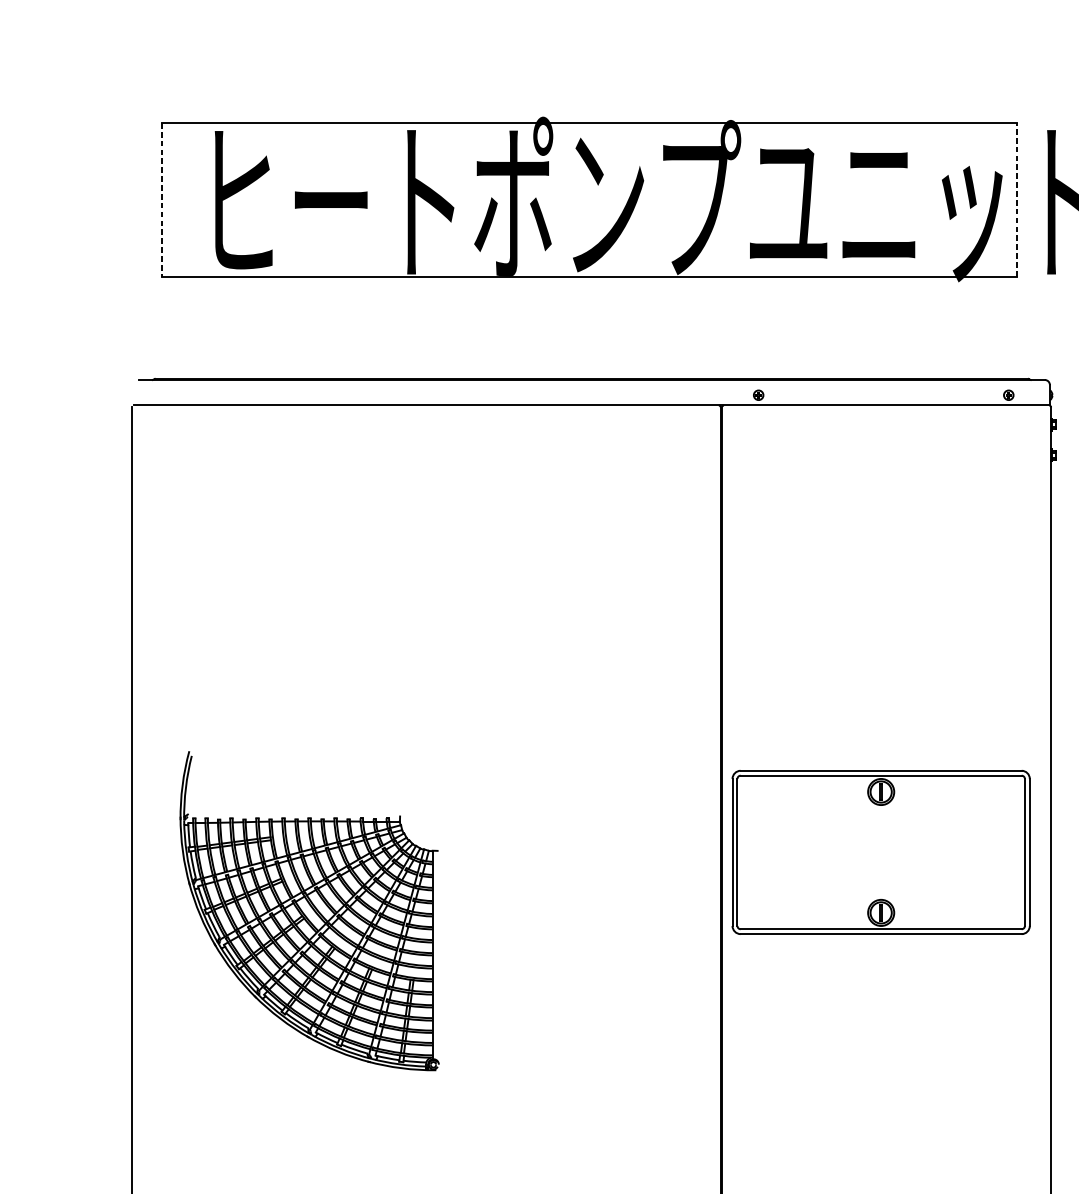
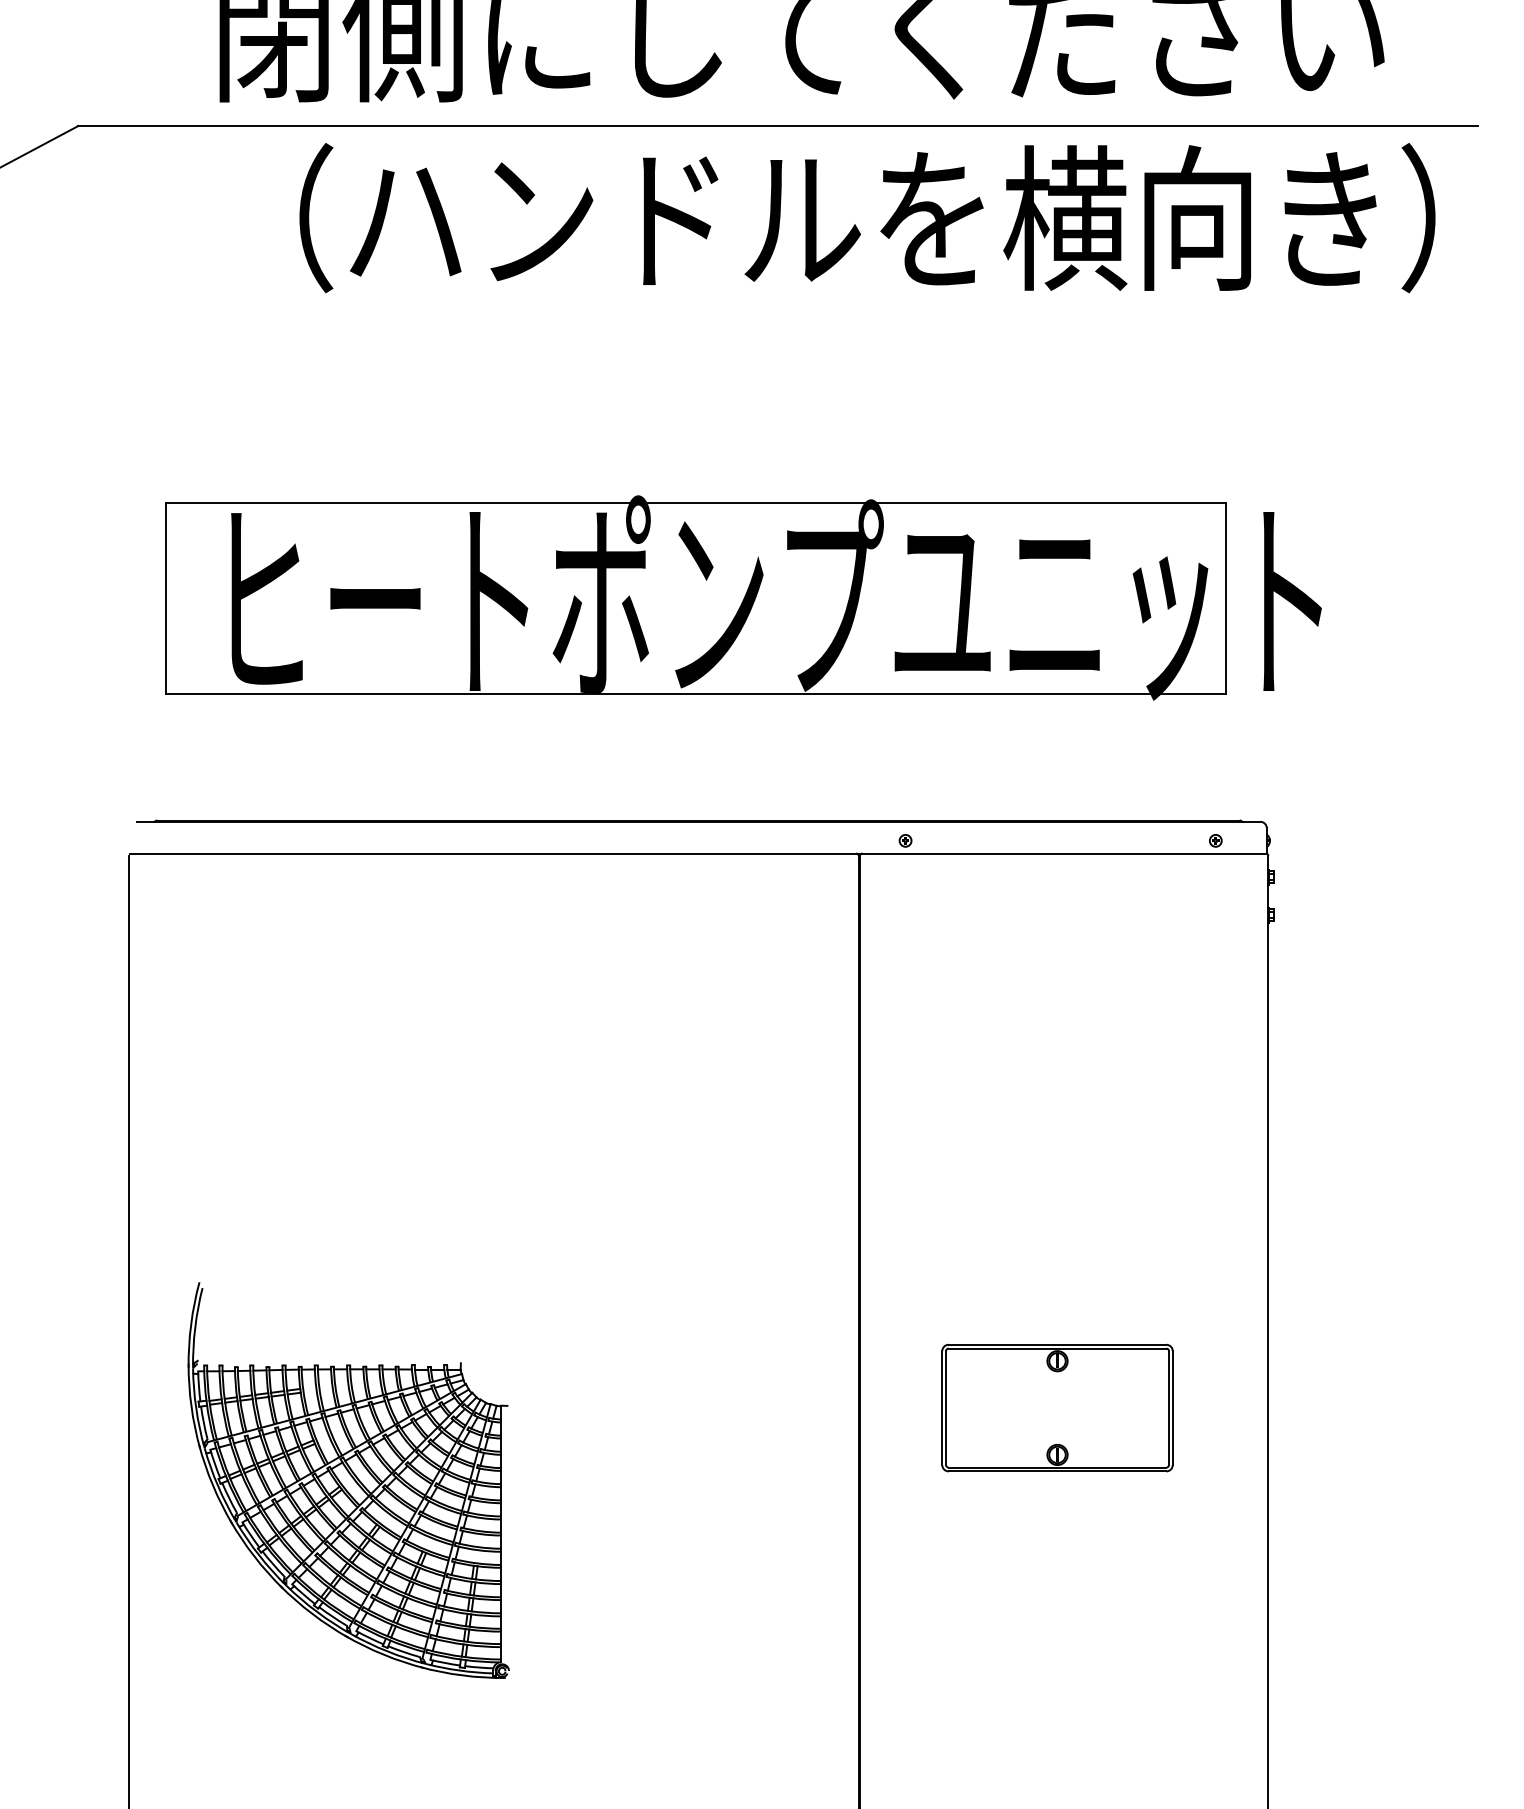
line: (162, 199) -> (166, 598), dashed -> solid
line: (1017, 199) -> (1226, 597), dashed -> solid
part: (881, 852) -> (1057, 1408), size x0.62

